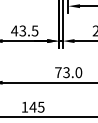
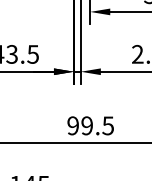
text: (68, 72) -> (90, 125), 73.0 -> 99.5

